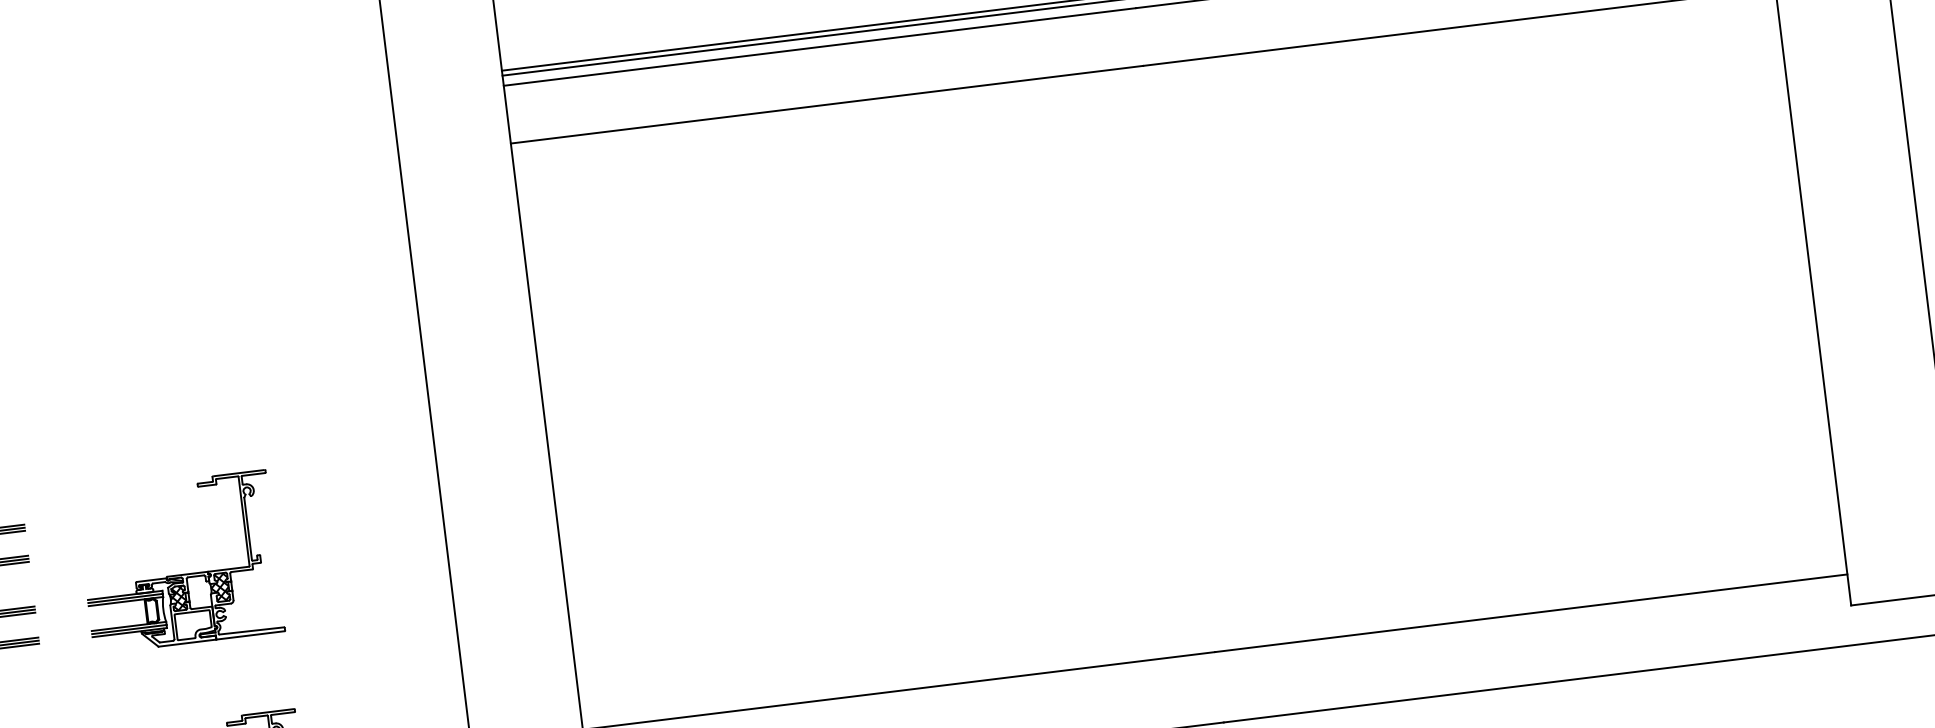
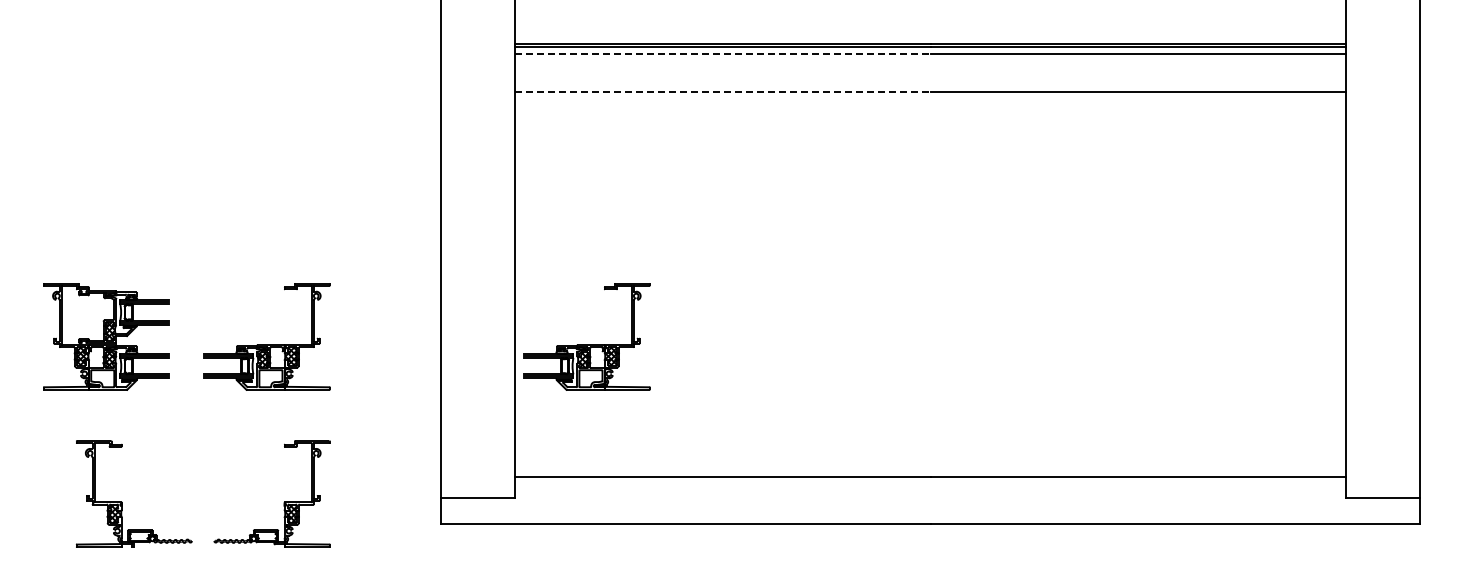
line: (819, 46) -> (722, 53), solid -> dashed
line: (826, 104) -> (722, 91), solid -> dashed
part: (667, 514) -> (586, 344), added

